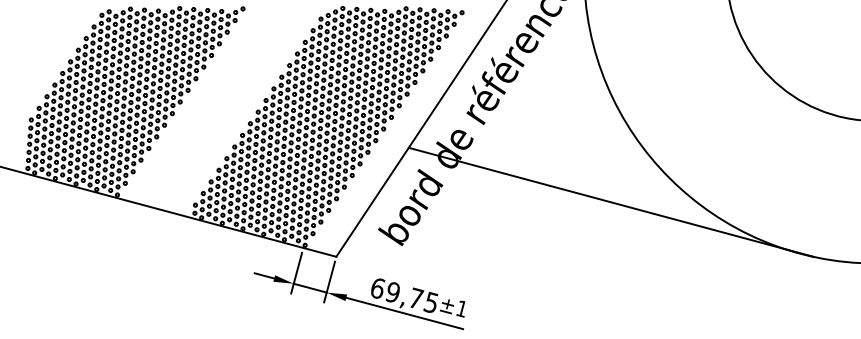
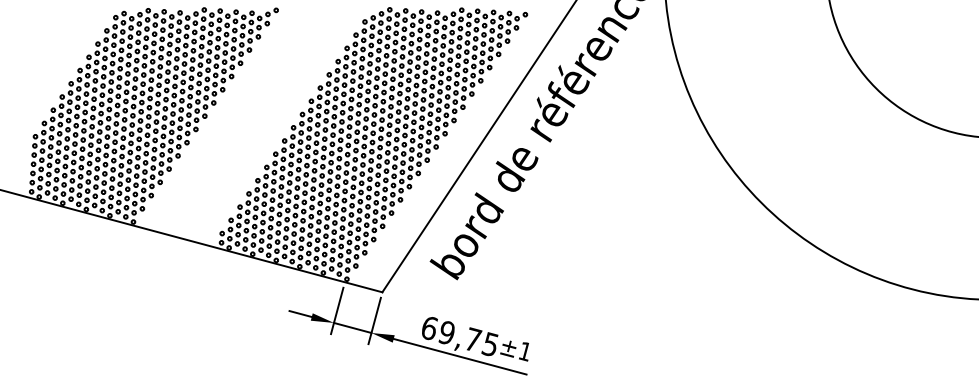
line: (610, 202) -> (694, 230), removed

